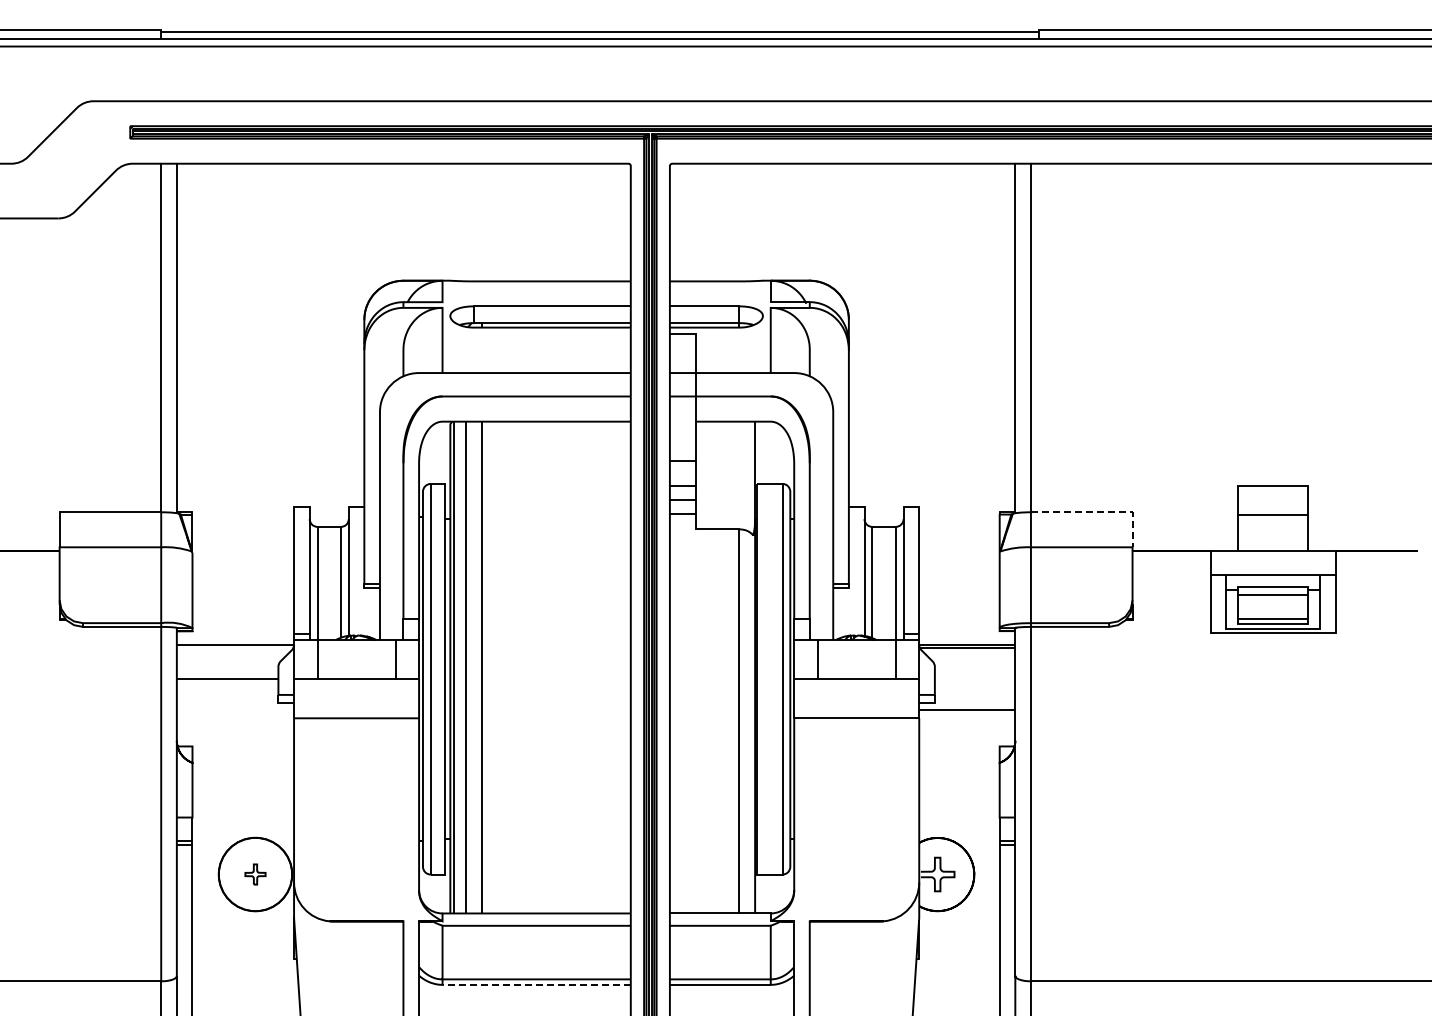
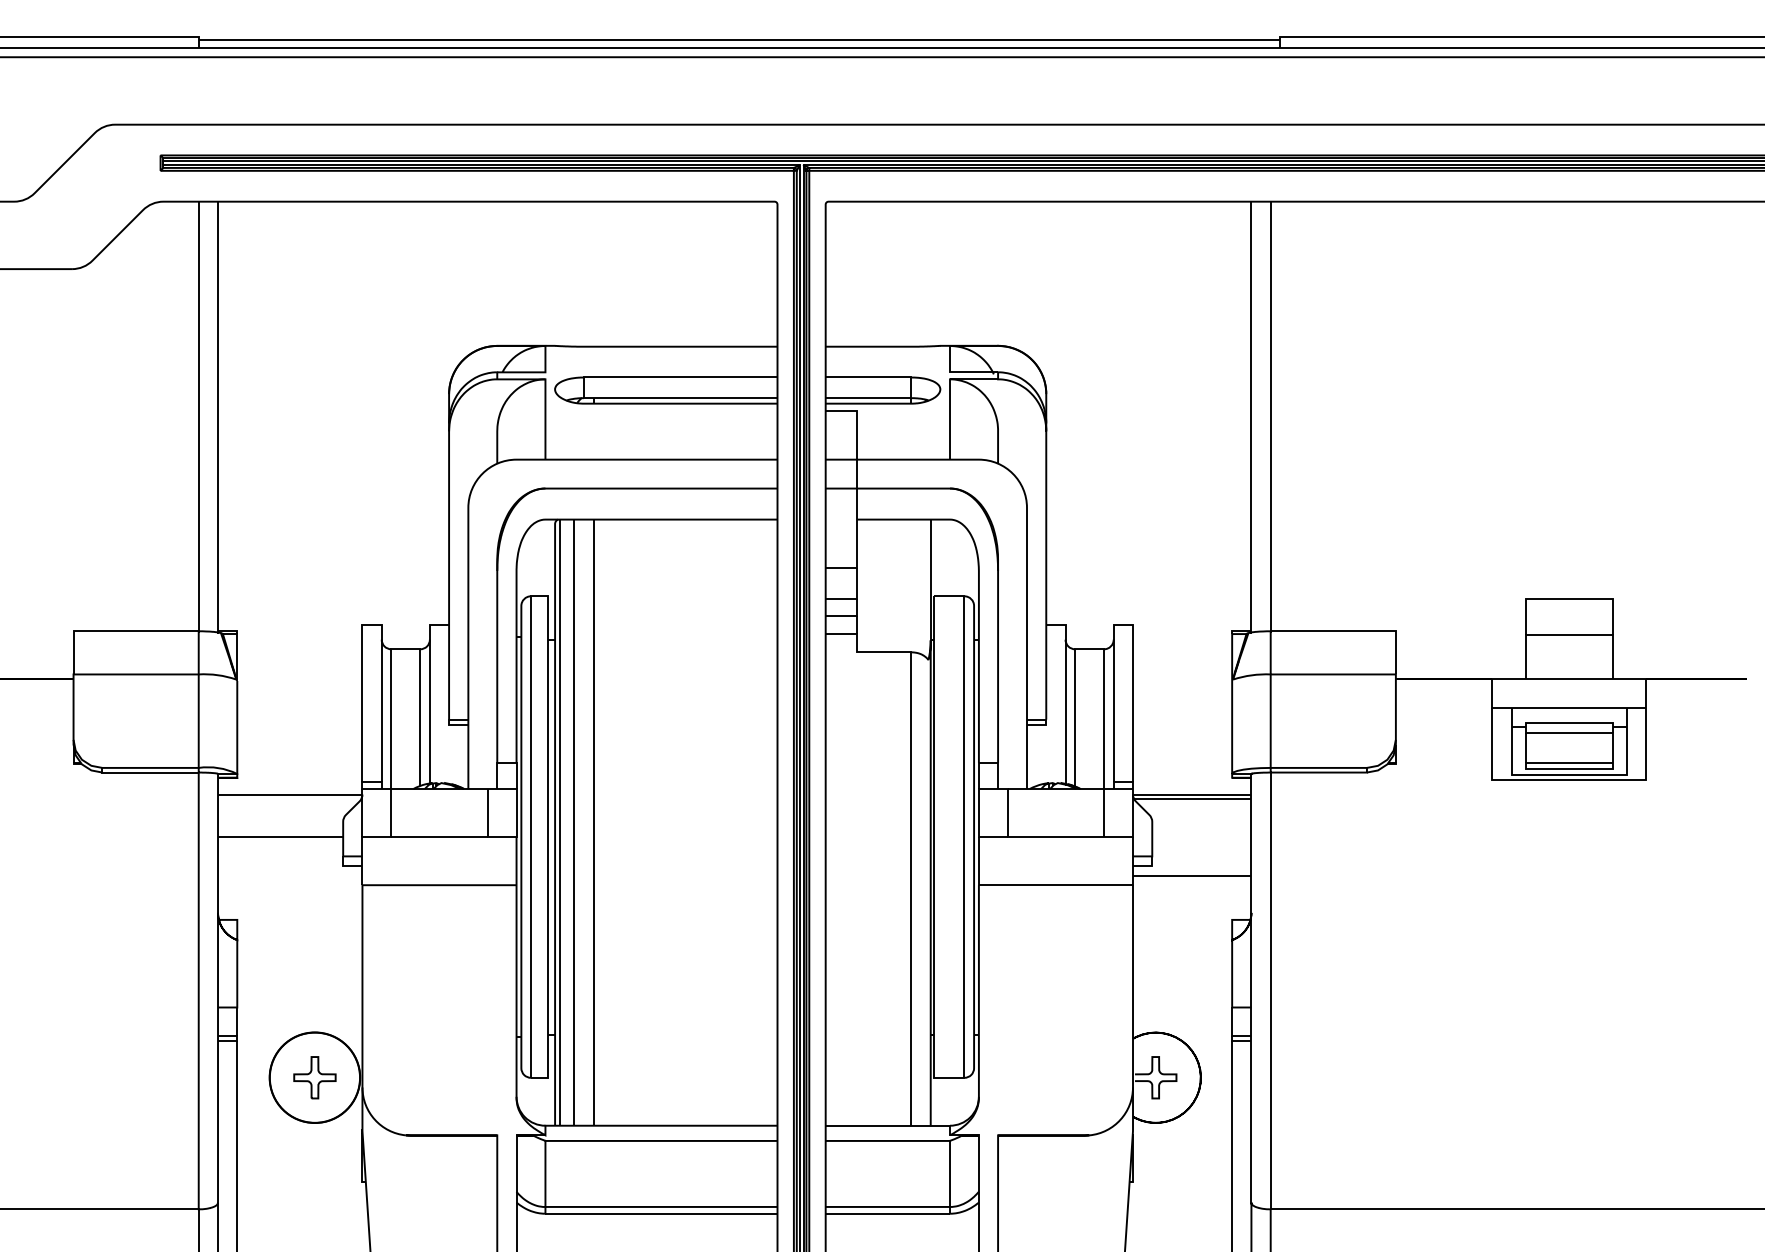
line: (1100, 512) -> (1356, 631), dashed -> solid
part: (255, 874) -> (314, 1077), size x1.67
line: (536, 984) -> (661, 1213), dashed -> solid

